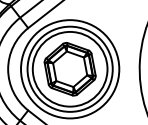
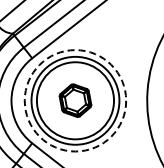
circle: (70, 68) -> (75, 100), solid -> dashed
part: (70, 68) -> (75, 100), size x0.6

